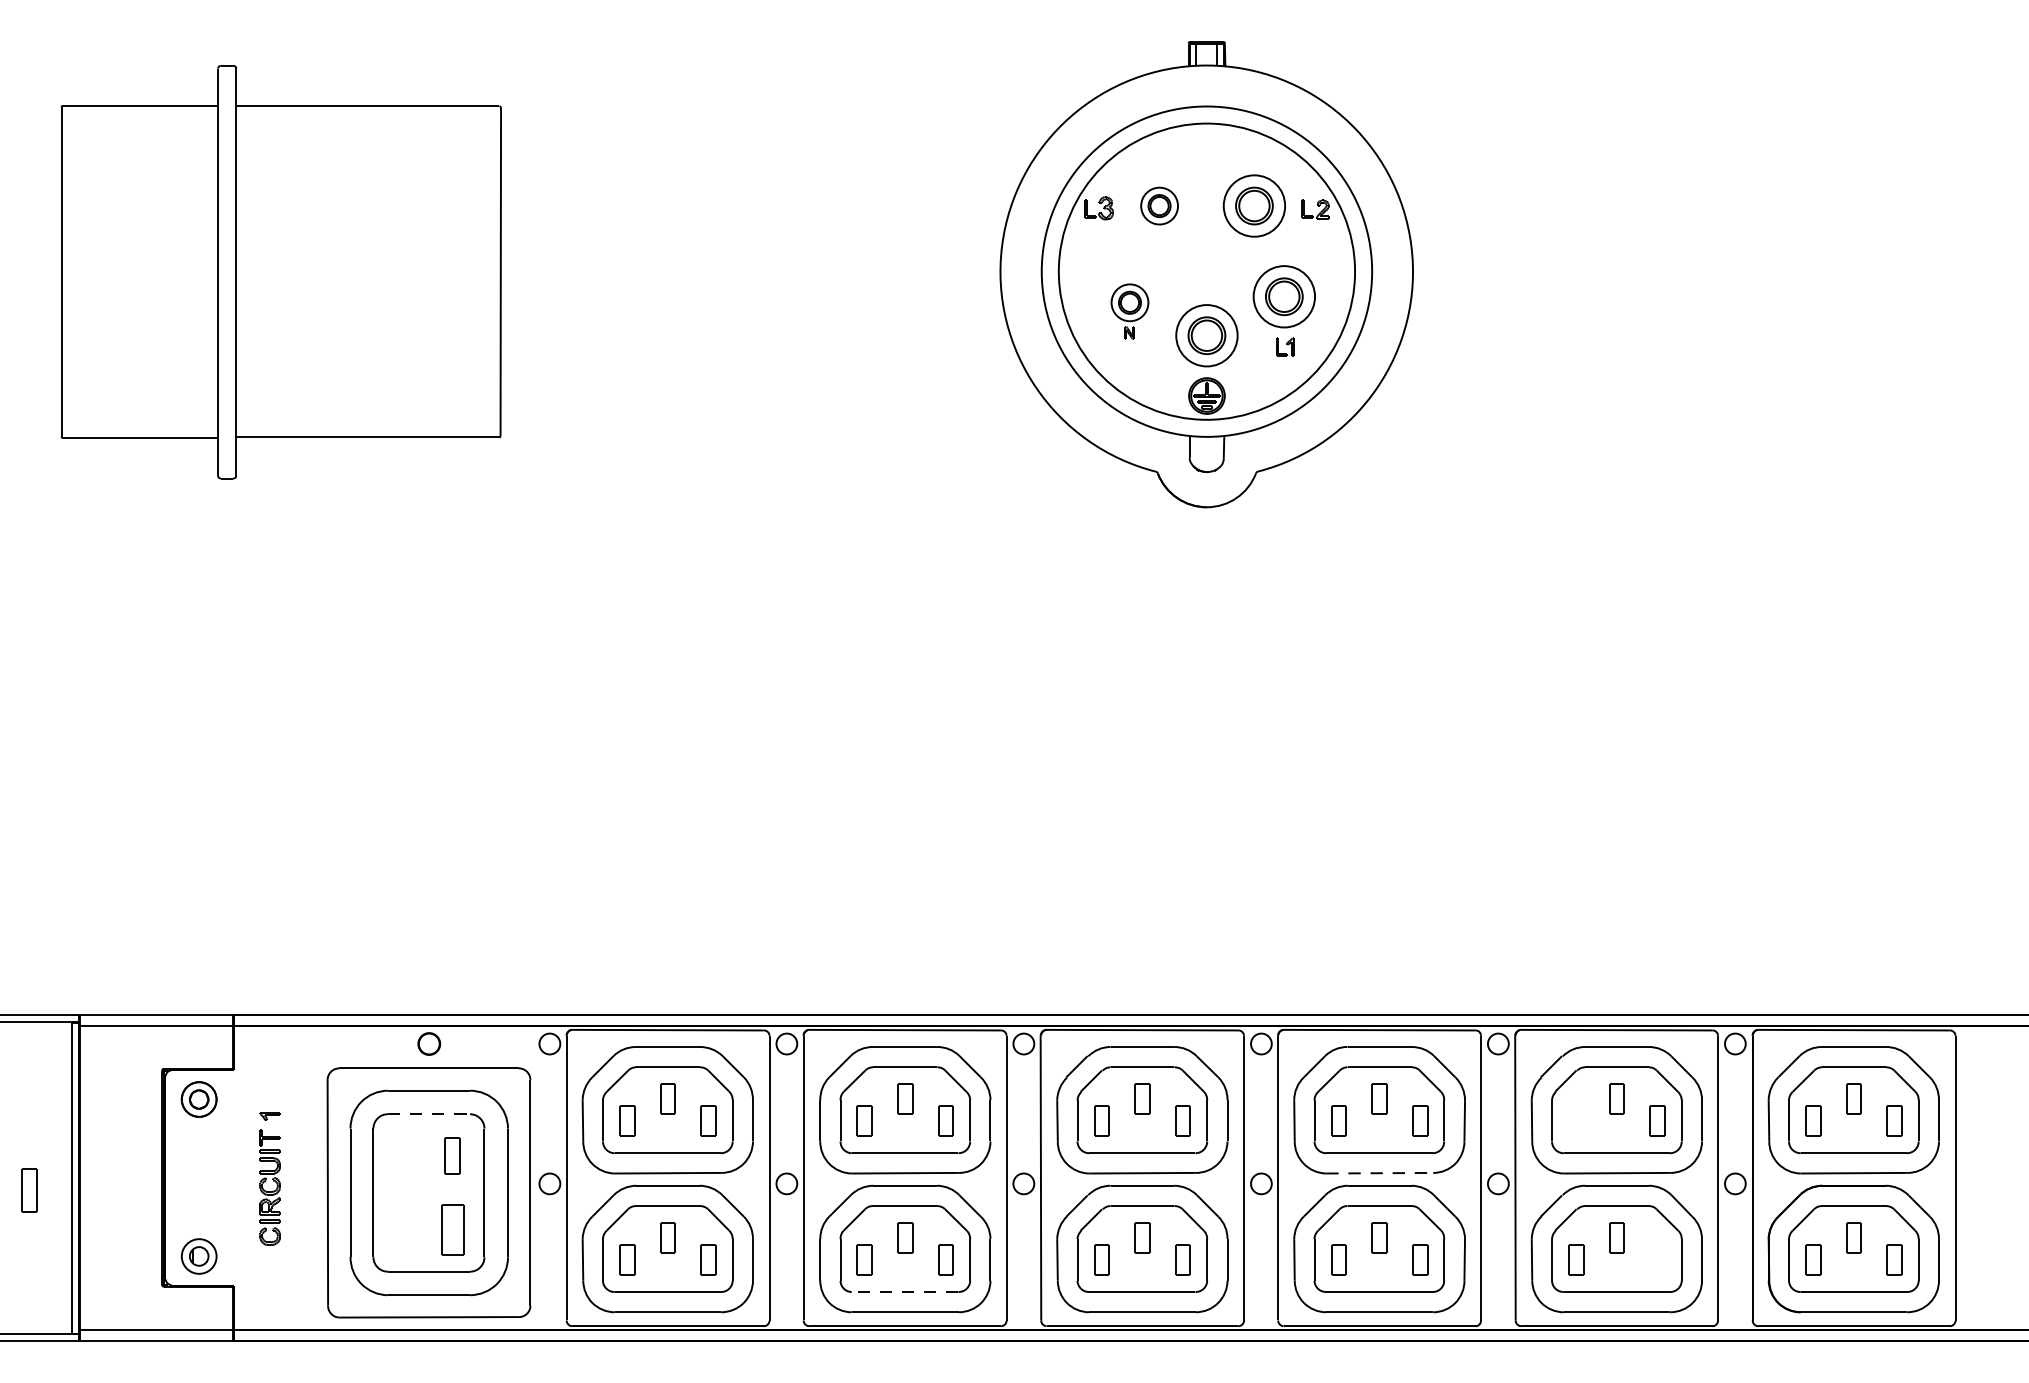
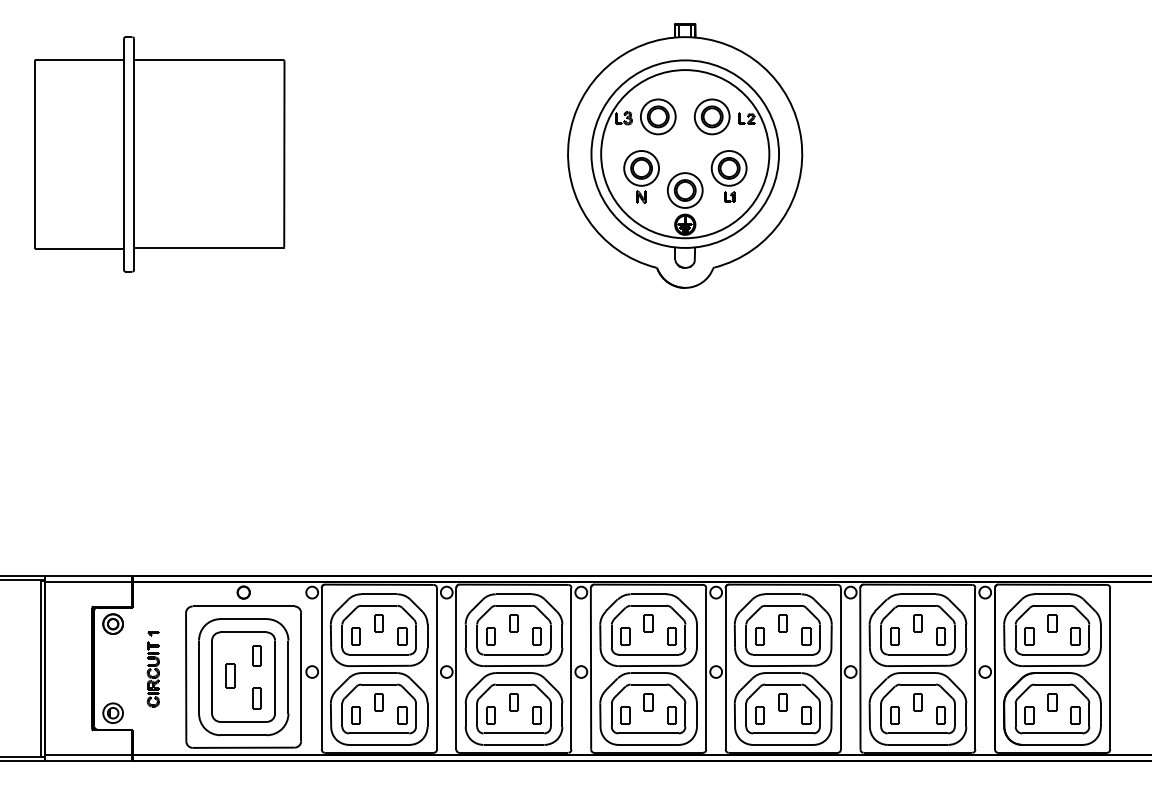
part: (1159, 205) -> (658, 116), size x1.67
part: (1129, 311) -> (641, 176), size x1.67
line: (430, 1114) -> (244, 632), dashed -> solid
part: (1575, 1121) -> (894, 636), added
line: (1380, 1172) -> (783, 665), dashed -> solid
part: (28, 1190) -> (230, 675), moved
part: (451, 1230) -> (256, 698), size x0.71
part: (1656, 1260) -> (940, 715), added
line: (904, 1292) -> (513, 733), dashed -> solid

